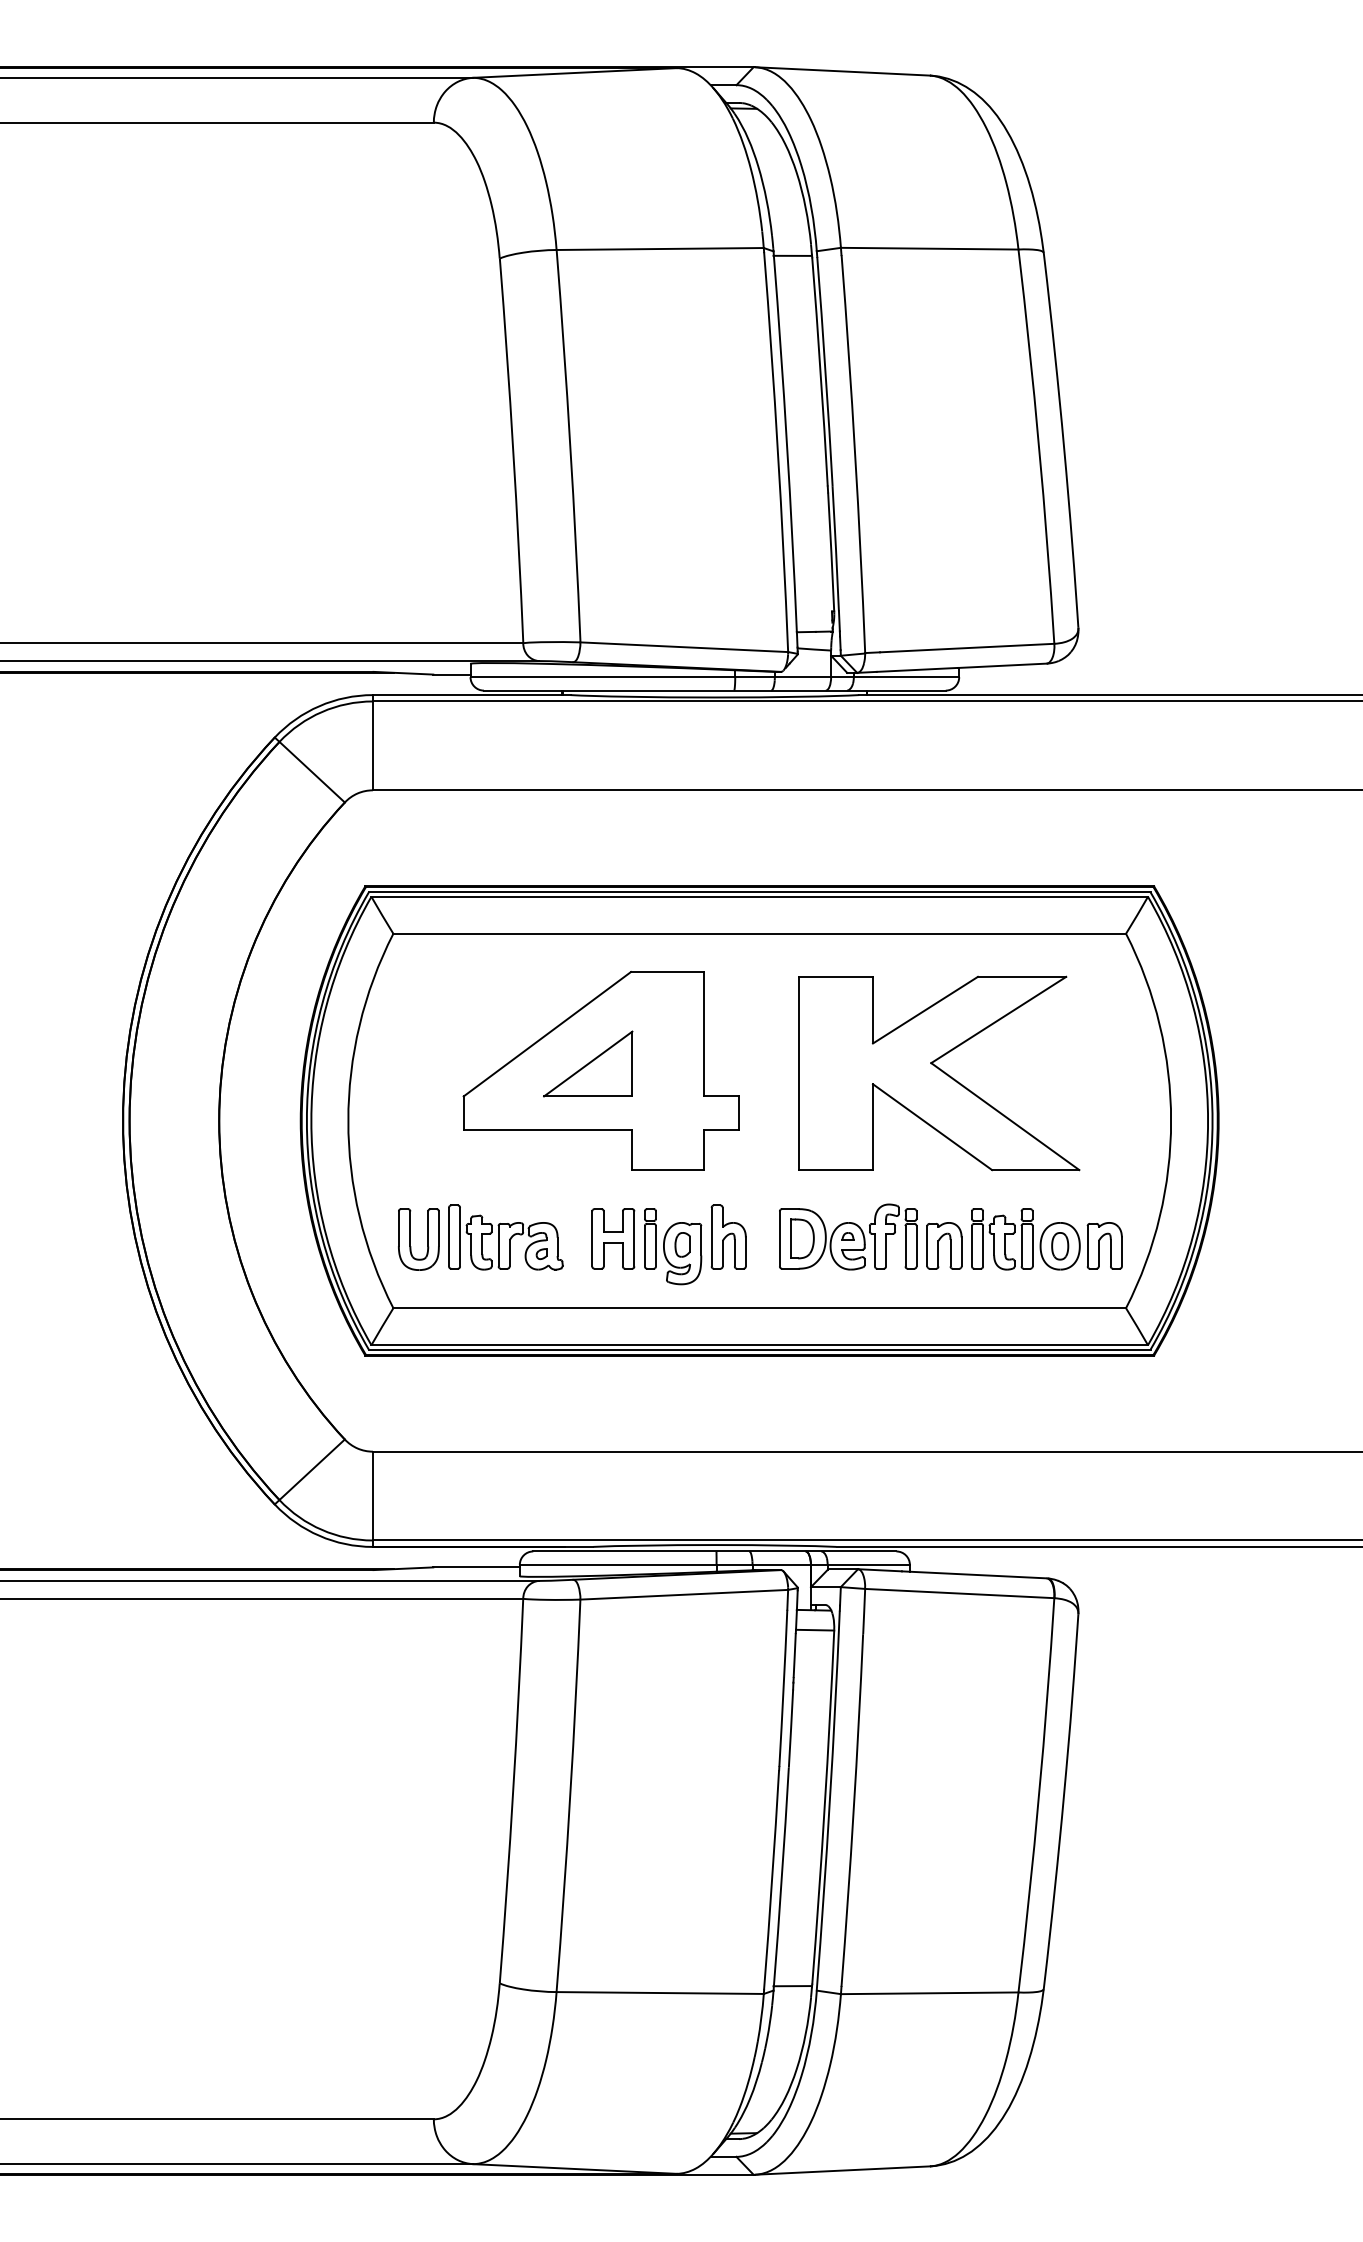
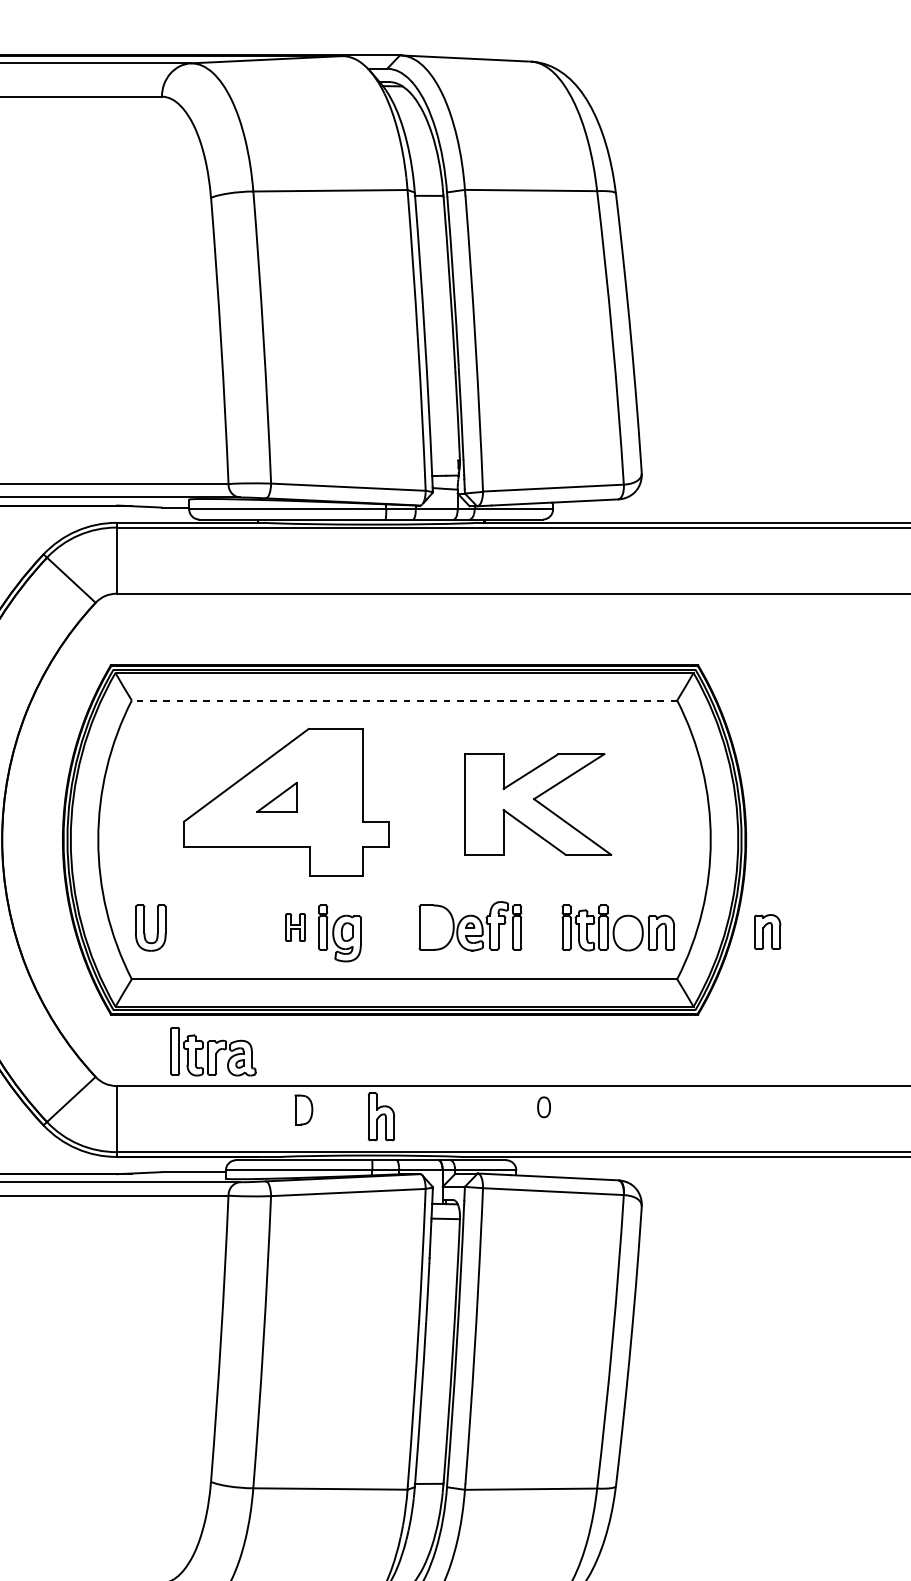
line: (759, 933) -> (404, 700), solid -> dashed
part: (588, 1063) -> (277, 797), size x0.6
part: (939, 1073) -> (538, 804), size x0.7
part: (728, 1236) -> (381, 1116), moved
part: (505, 1237) -> (213, 1051), moved
part: (613, 1238) -> (295, 927), size x0.6
part: (802, 1238) -> (303, 1109), moved
part: (944, 1245) -> (767, 931), moved
part: (1060, 1246) -> (544, 1107), moved

